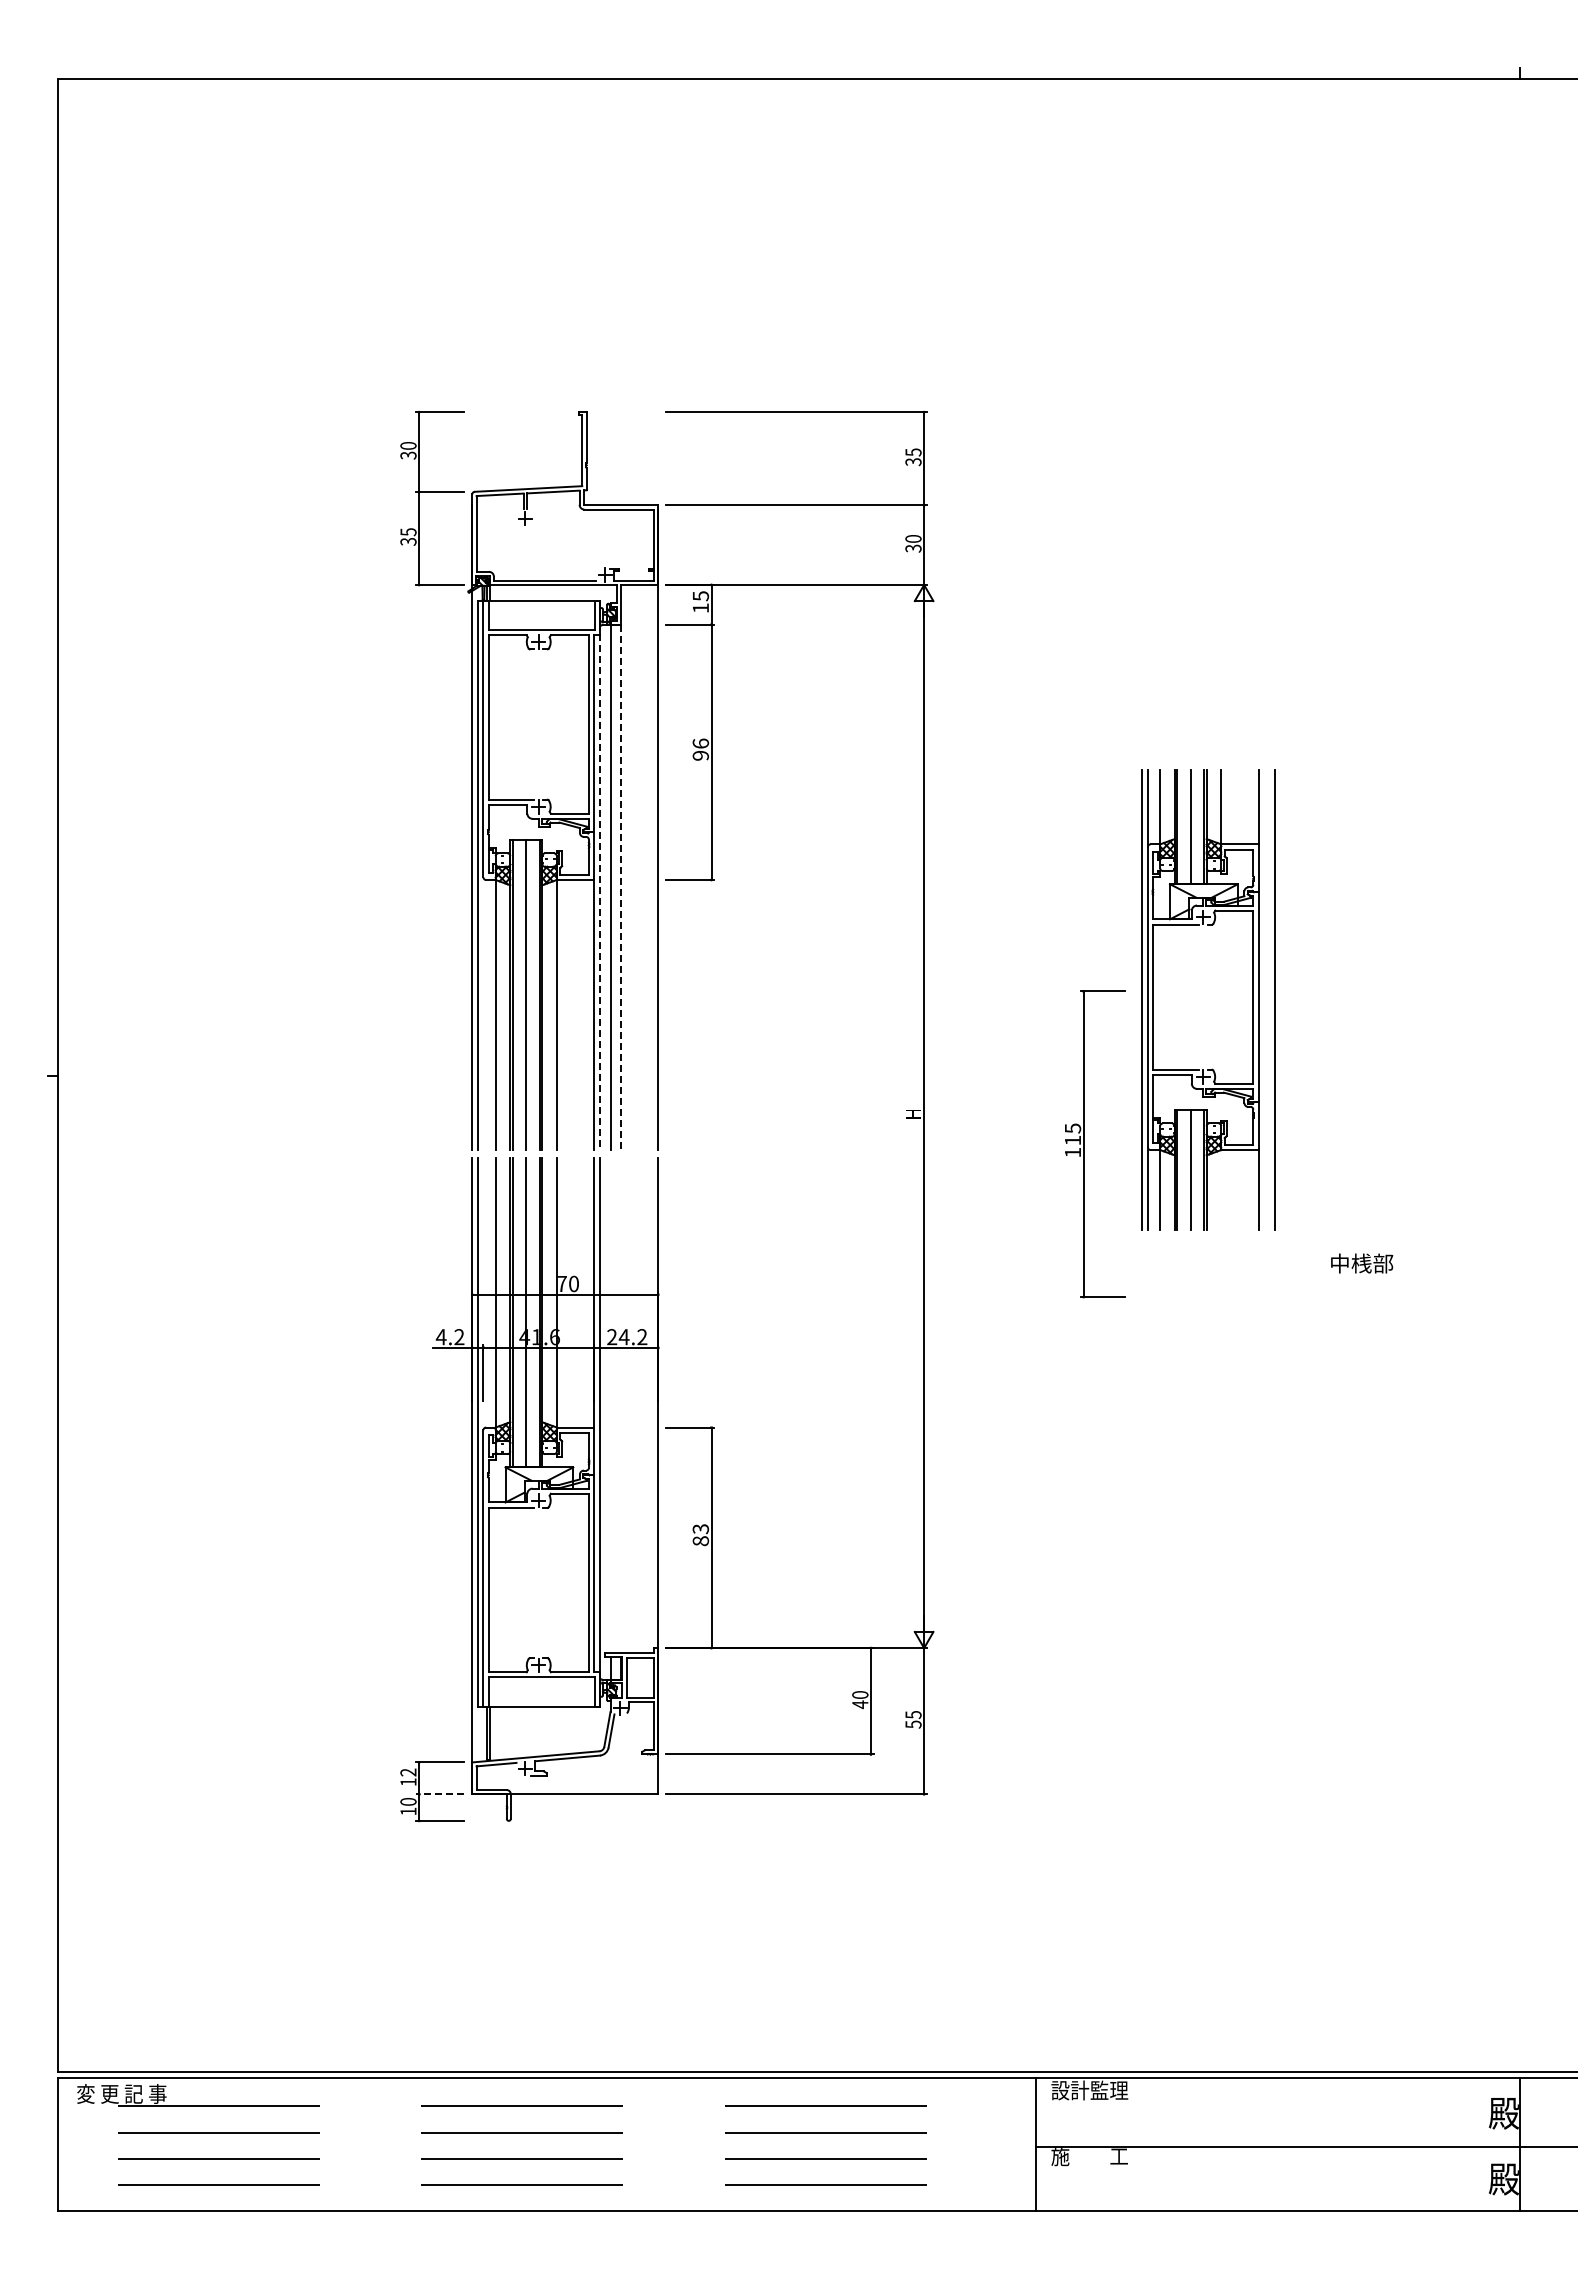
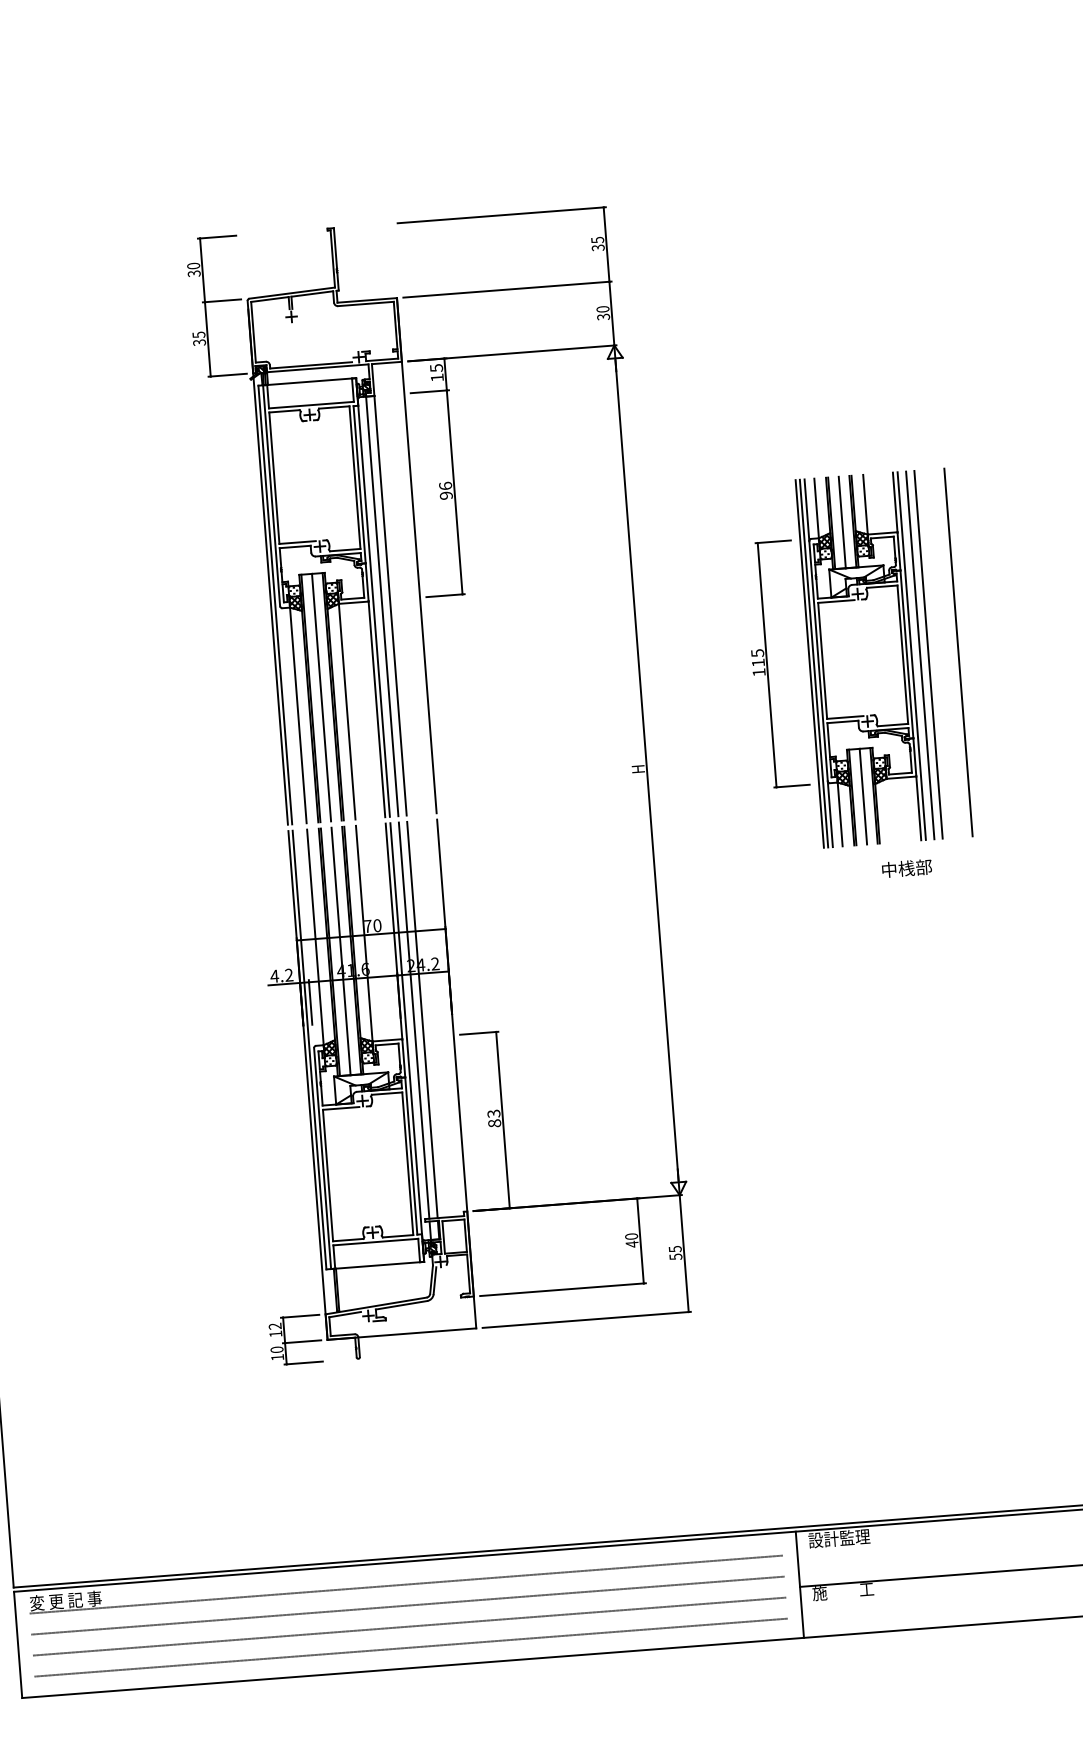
line: (599, 875) -> (372, 597), dashed -> solid
line: (620, 887) -> (390, 605), dashed -> solid
line: (1136, 999) -> (809, 663), added
line: (1264, 999) -> (911, 655), added
line: (1285, 999) -> (928, 654), added
line: (1322, 999) -> (958, 652), added
part: (1084, 1144) -> (767, 665), moved
text: (1362, 1263) -> (907, 868), moved
line: (610, 1405) -> (414, 1020), added
line: (620, 1405) -> (422, 1019), added
line: (440, 1794) -> (302, 1341), dashed -> solid

